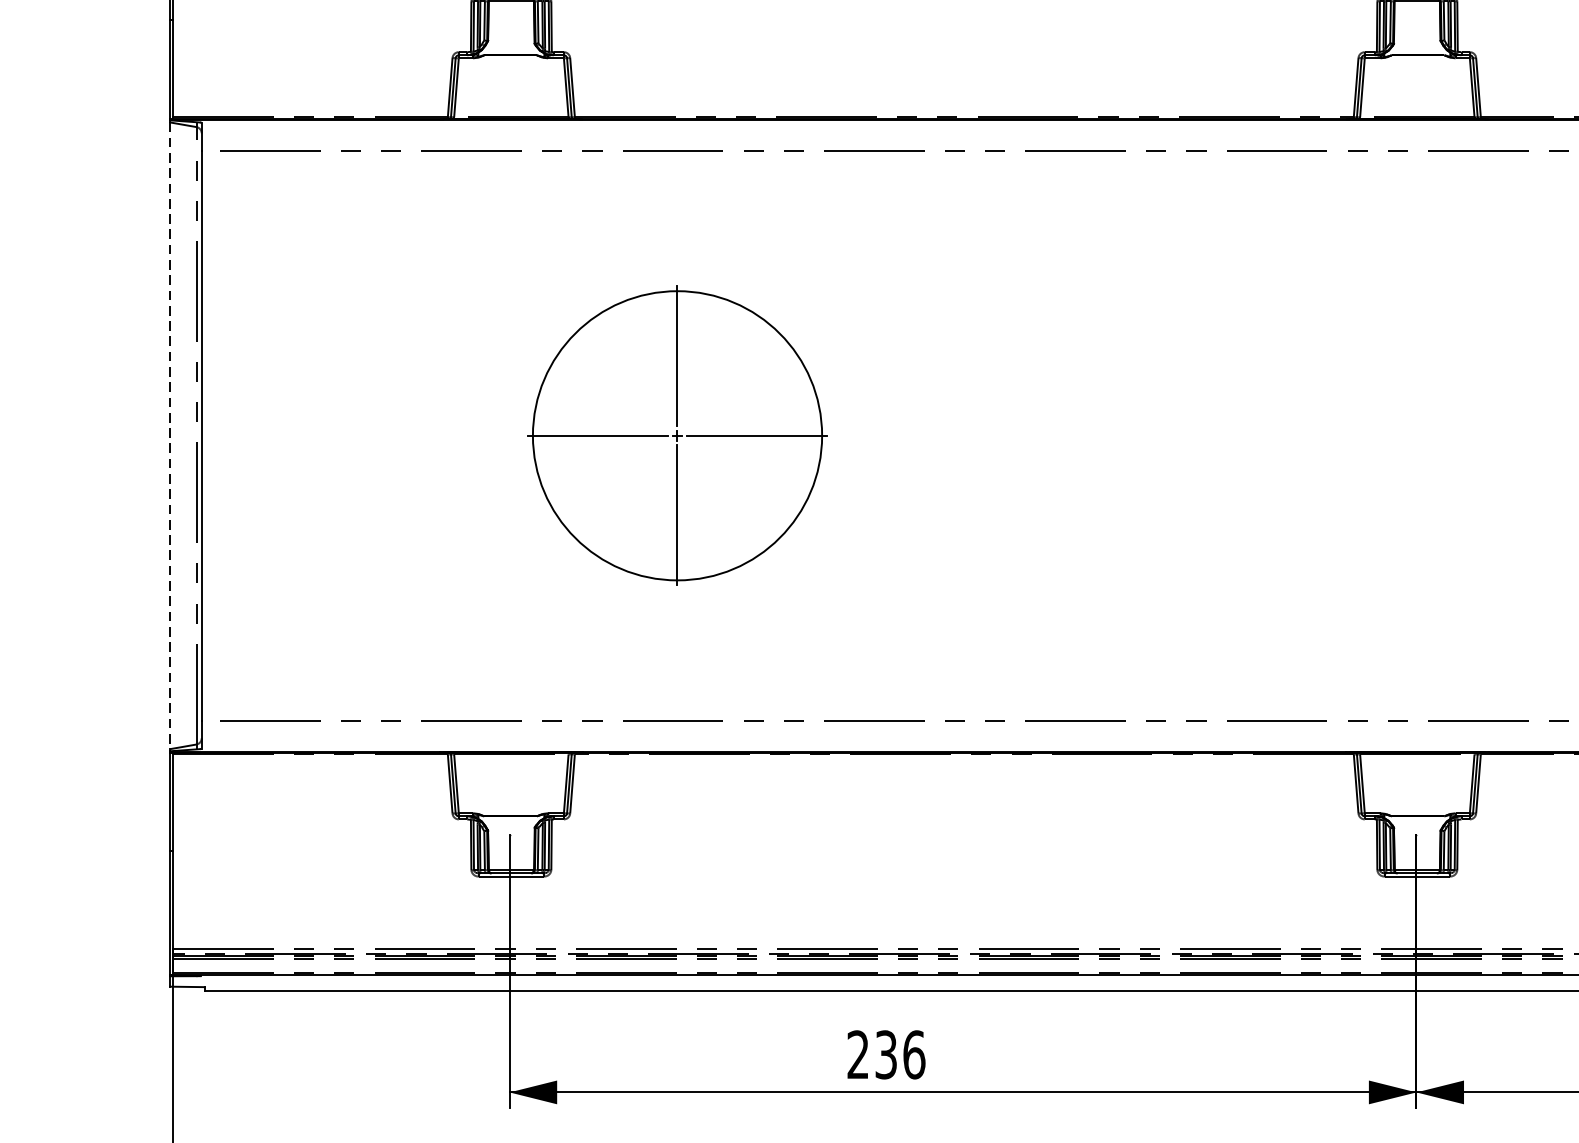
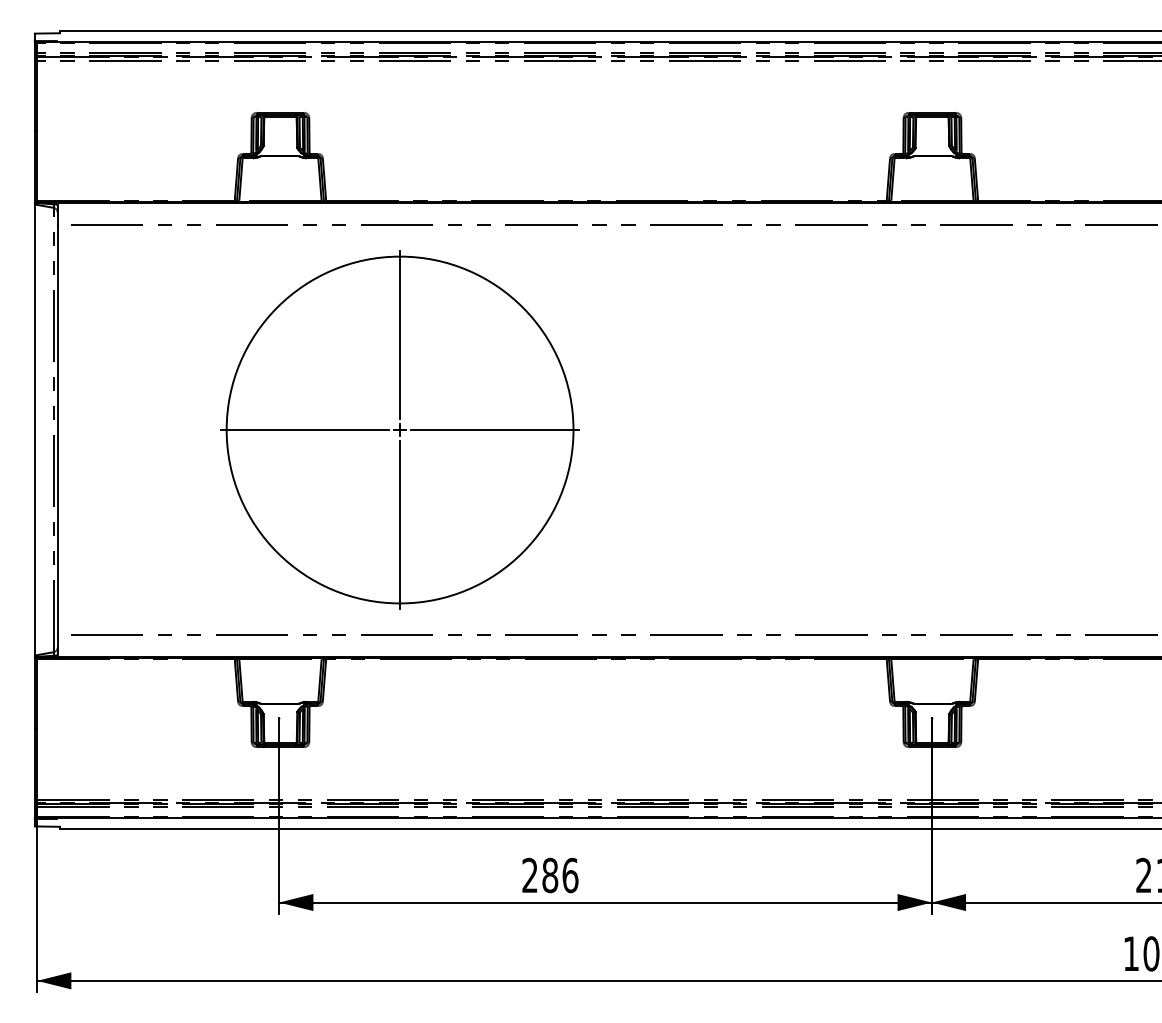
part: (676, 435) -> (399, 429), size x1.67
line: (169, 436) -> (34, 430), dashed -> solid
text: (886, 1054) -> (550, 875), 236 -> 286

